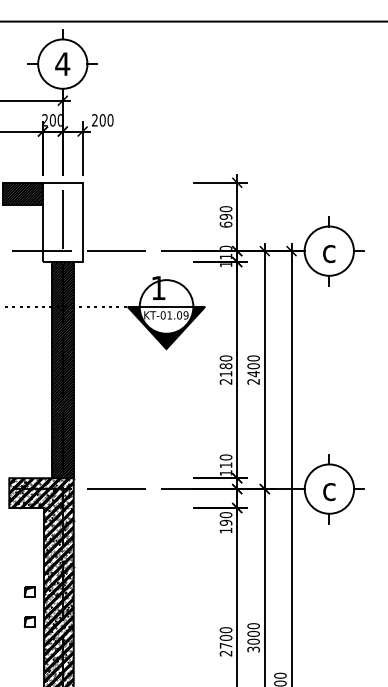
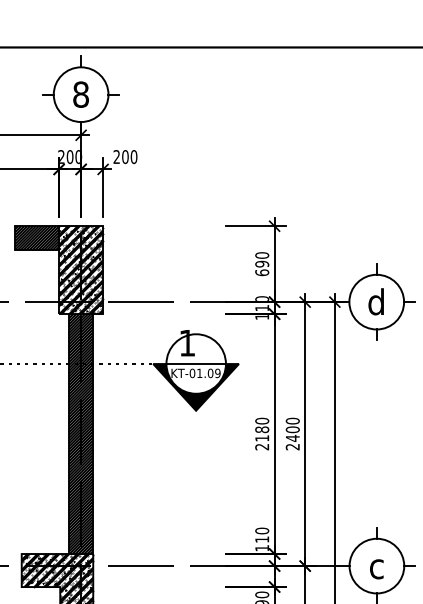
text: (62, 64) -> (80, 95), 4 -> 8
hatch: (62, 222) -> (80, 270), added
text: (328, 250) -> (375, 301), c -> d

